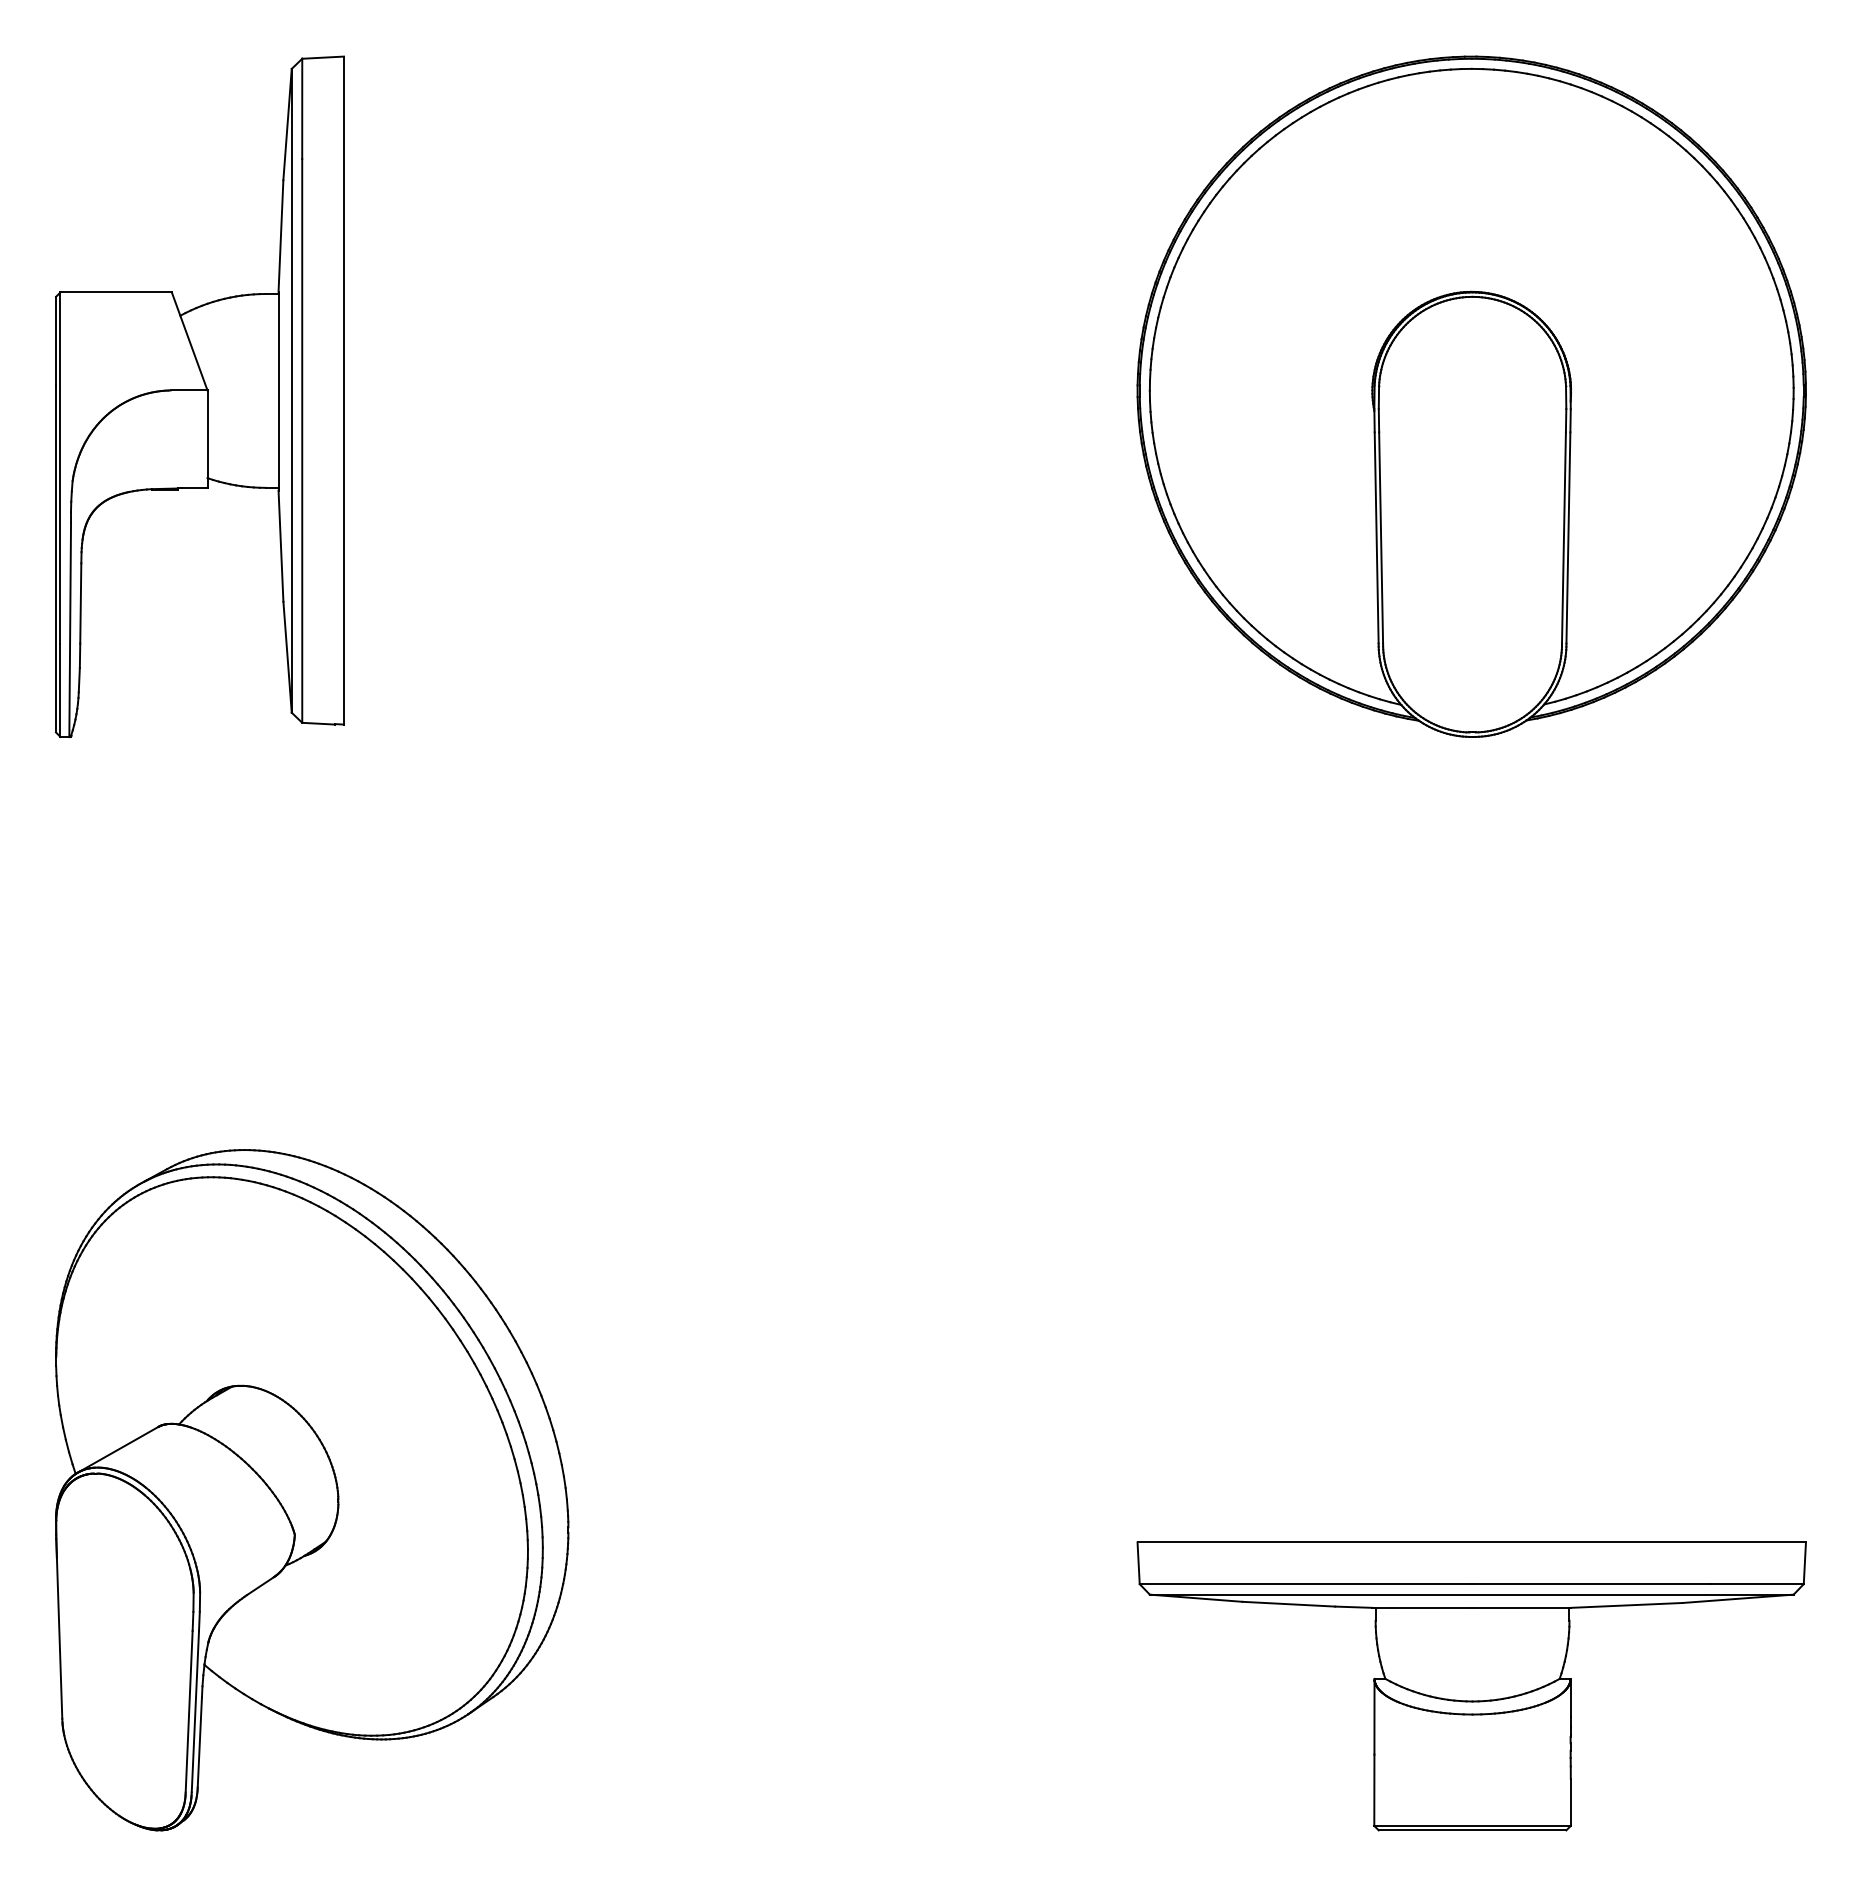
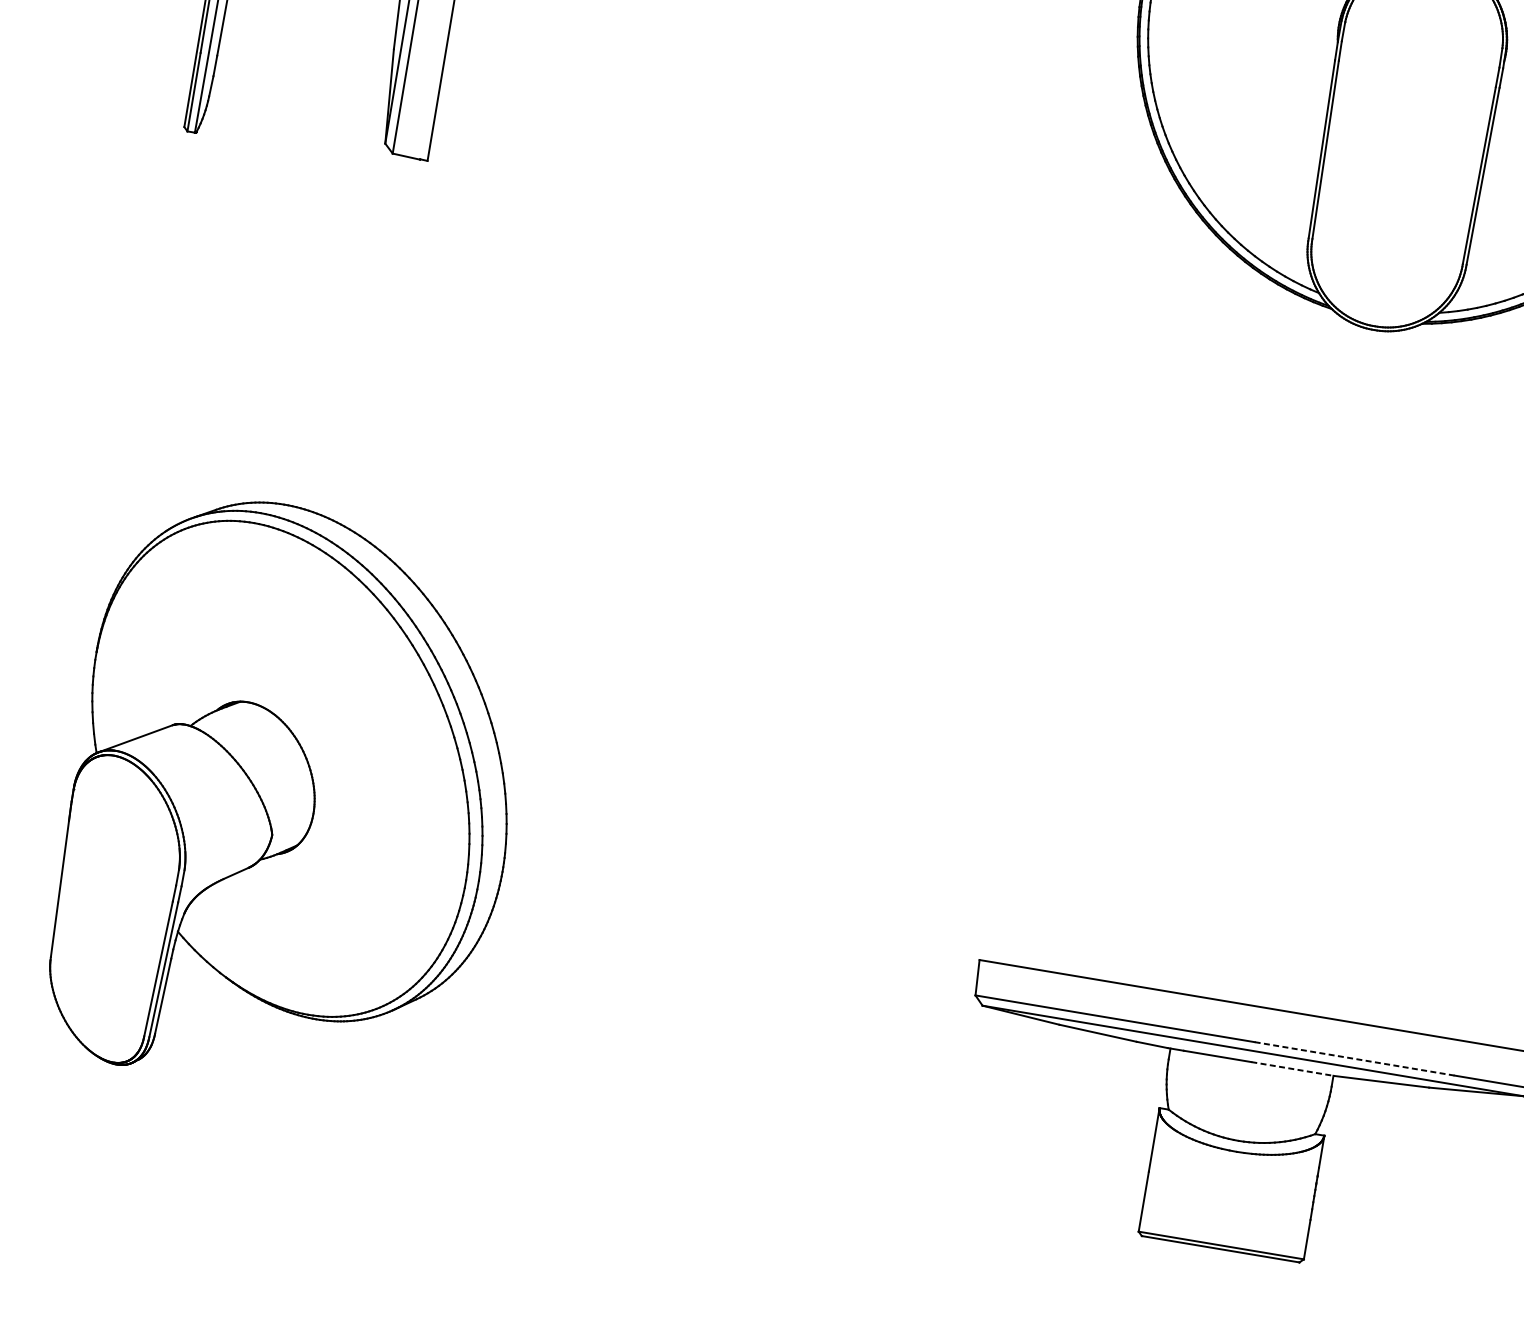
line: (1590, 1584) -> (1354, 1059), solid -> dashed
line: (1521, 1607) -> (1293, 1068), solid -> dashed

